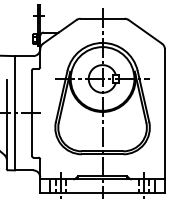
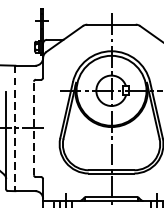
line: (14, 113) -> (14, 128), solid -> dashed
line: (31, 113) -> (33, 128), solid -> dashed

